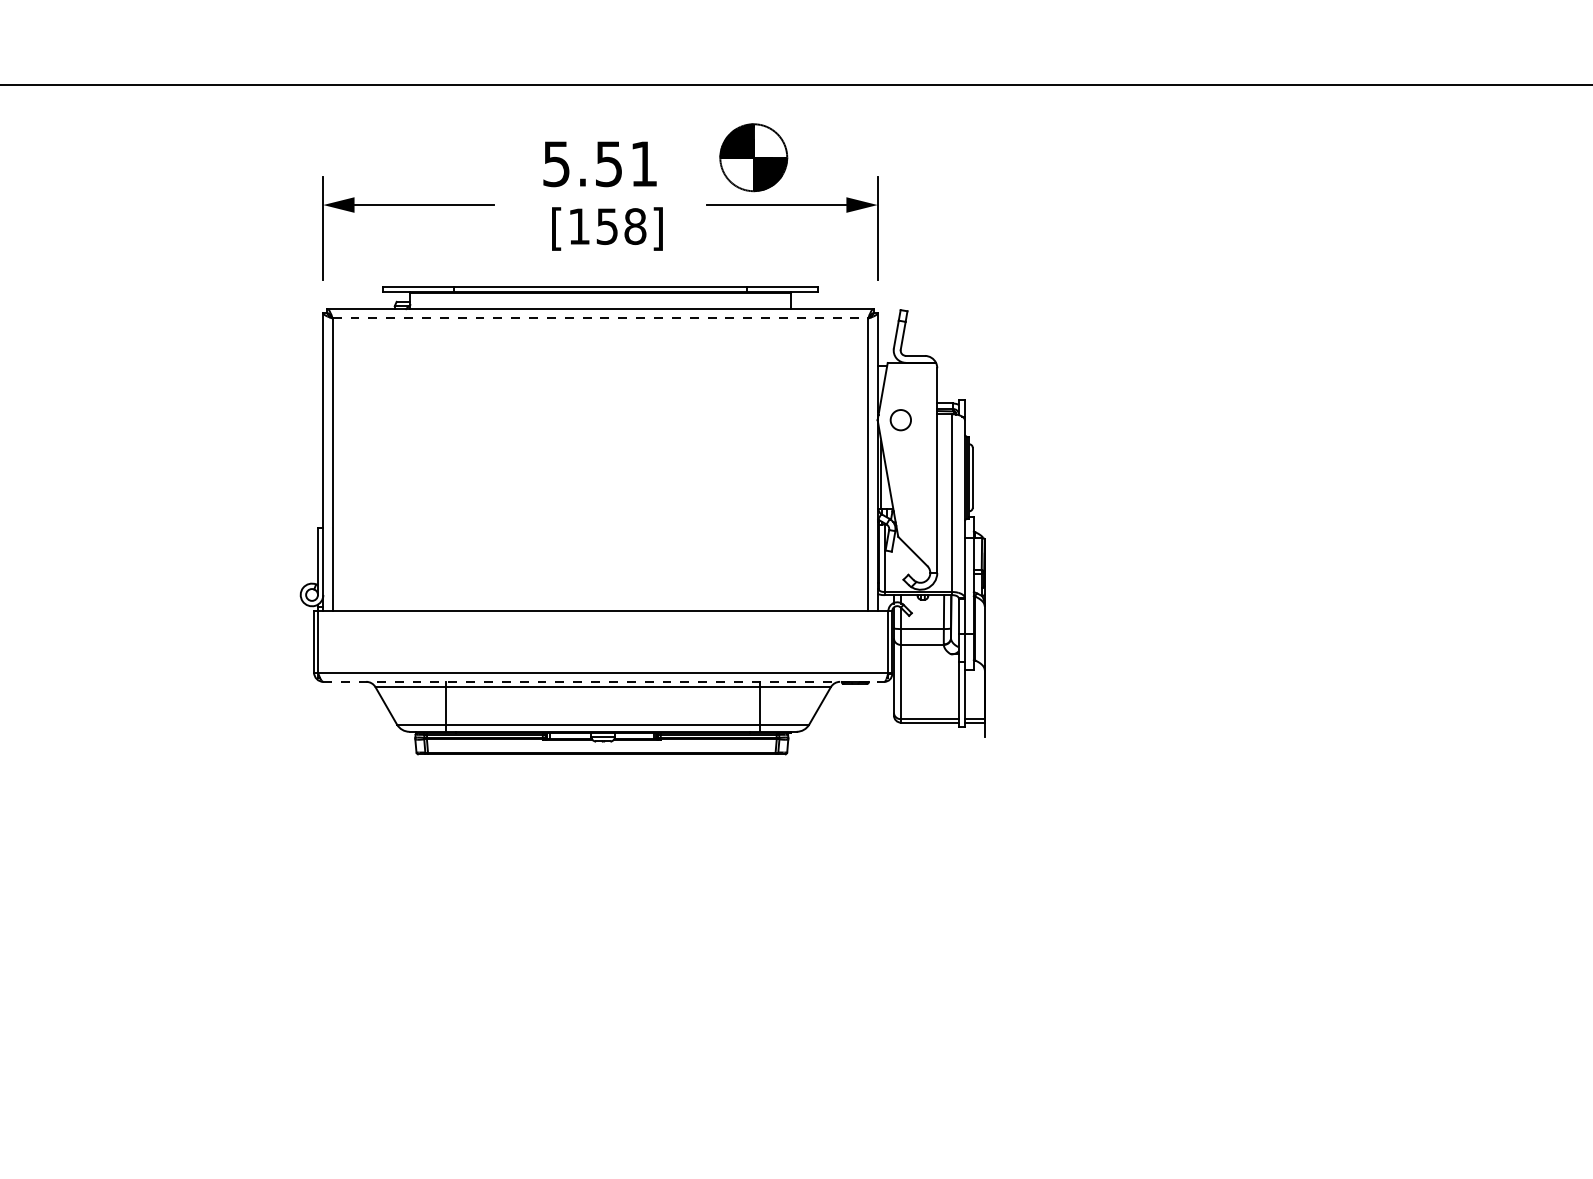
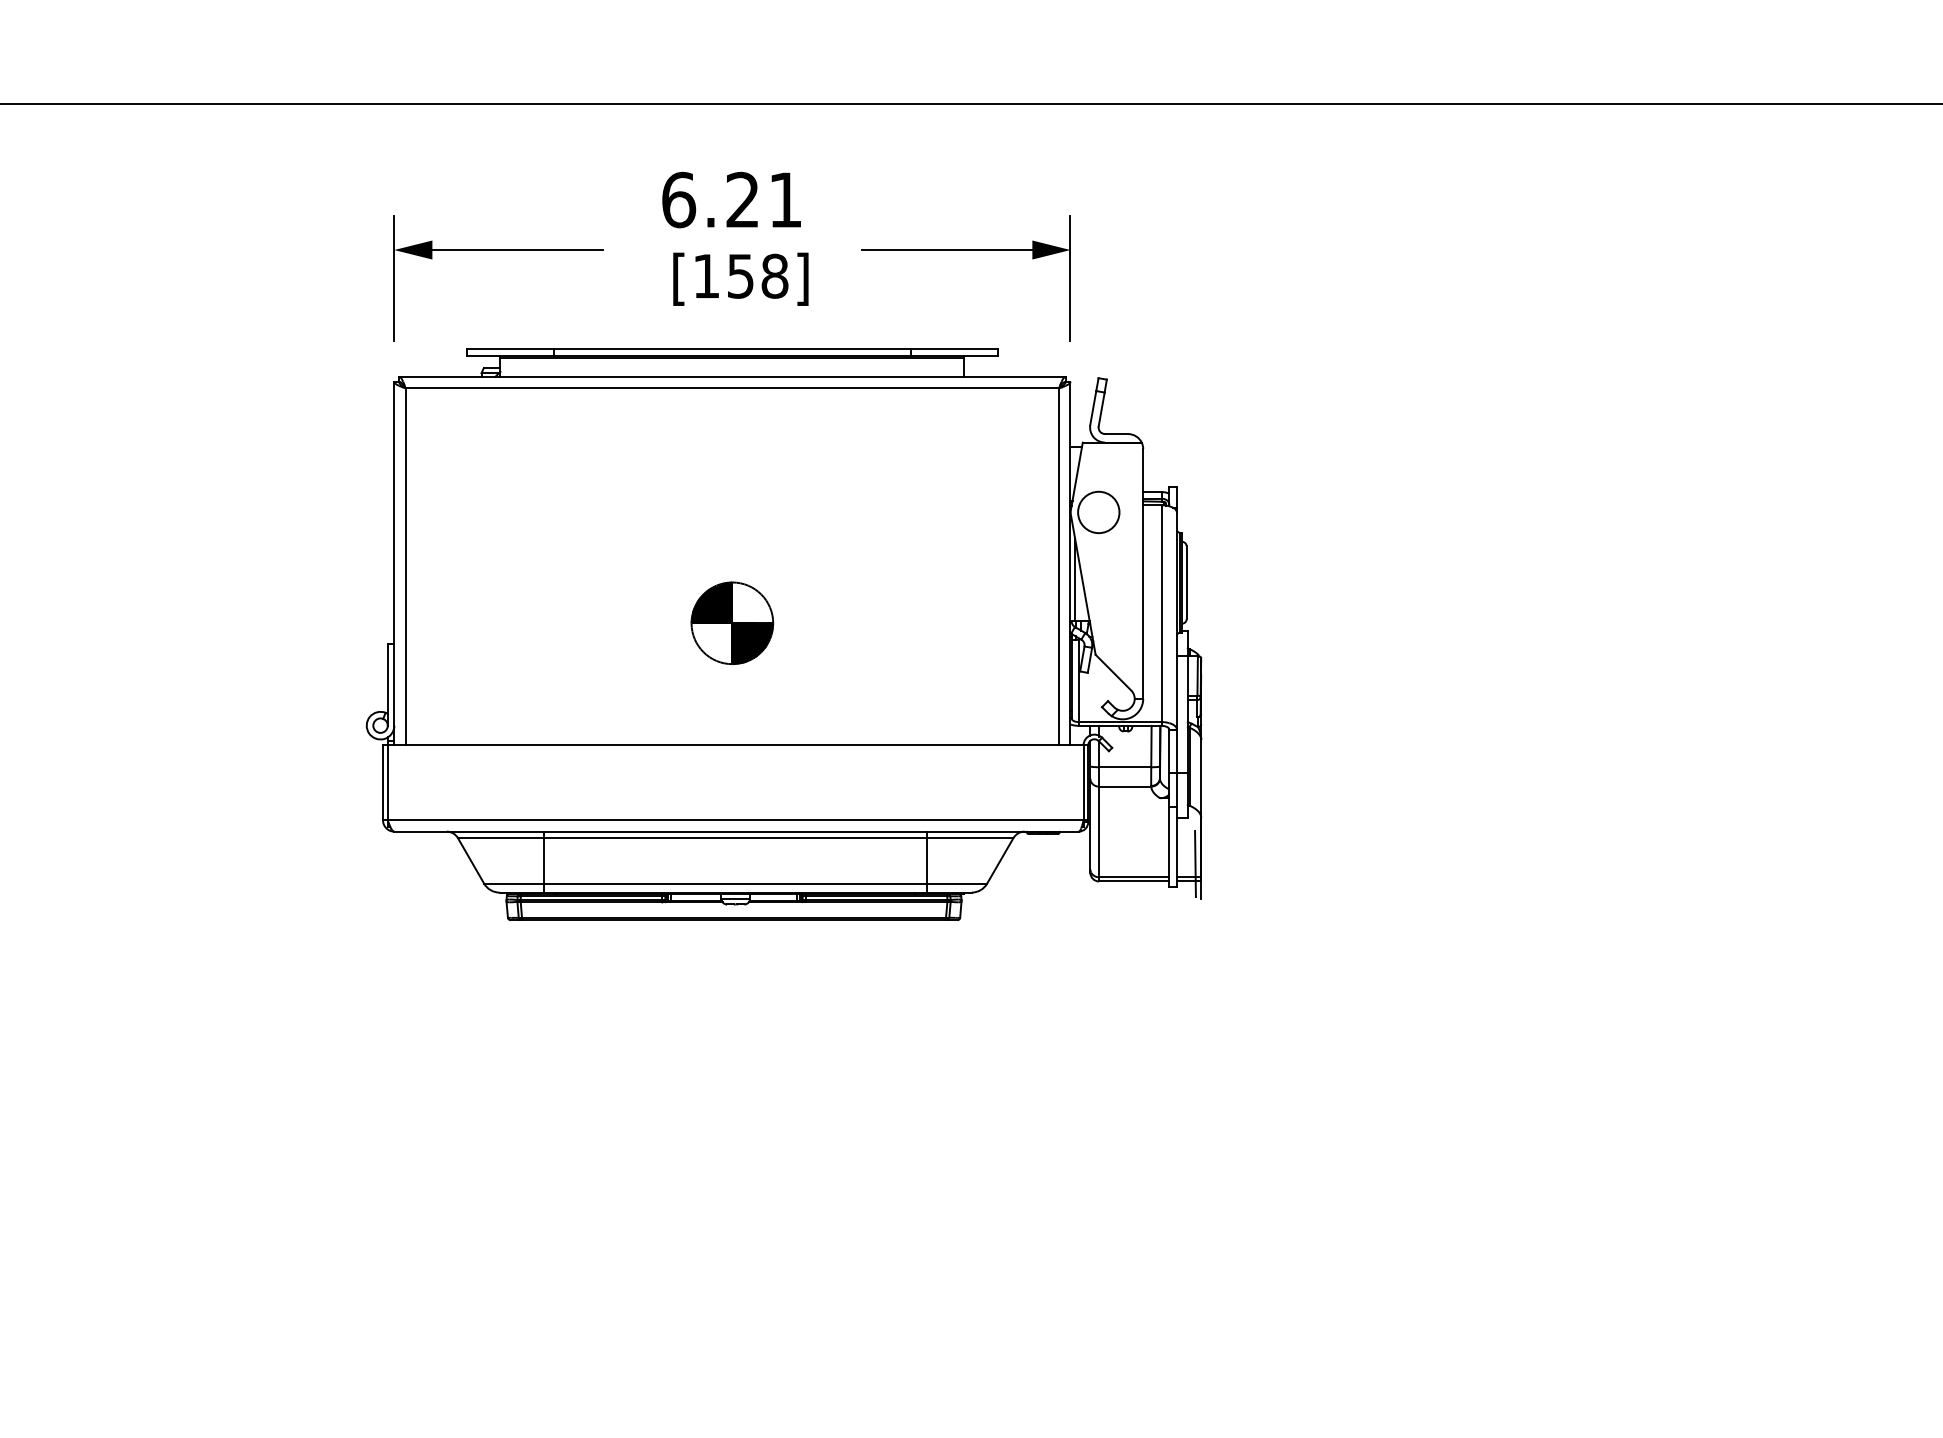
part: (753, 157) -> (732, 623), moved
text: (582, 163) -> (710, 199), 5.51 -> 6.21
line: (600, 318) -> (732, 388), dashed -> solid
circle: (900, 420) -> (1098, 512), size x1.67
line: (604, 681) -> (737, 831), dashed -> solid
line: (980, 707) -> (1195, 863), added

